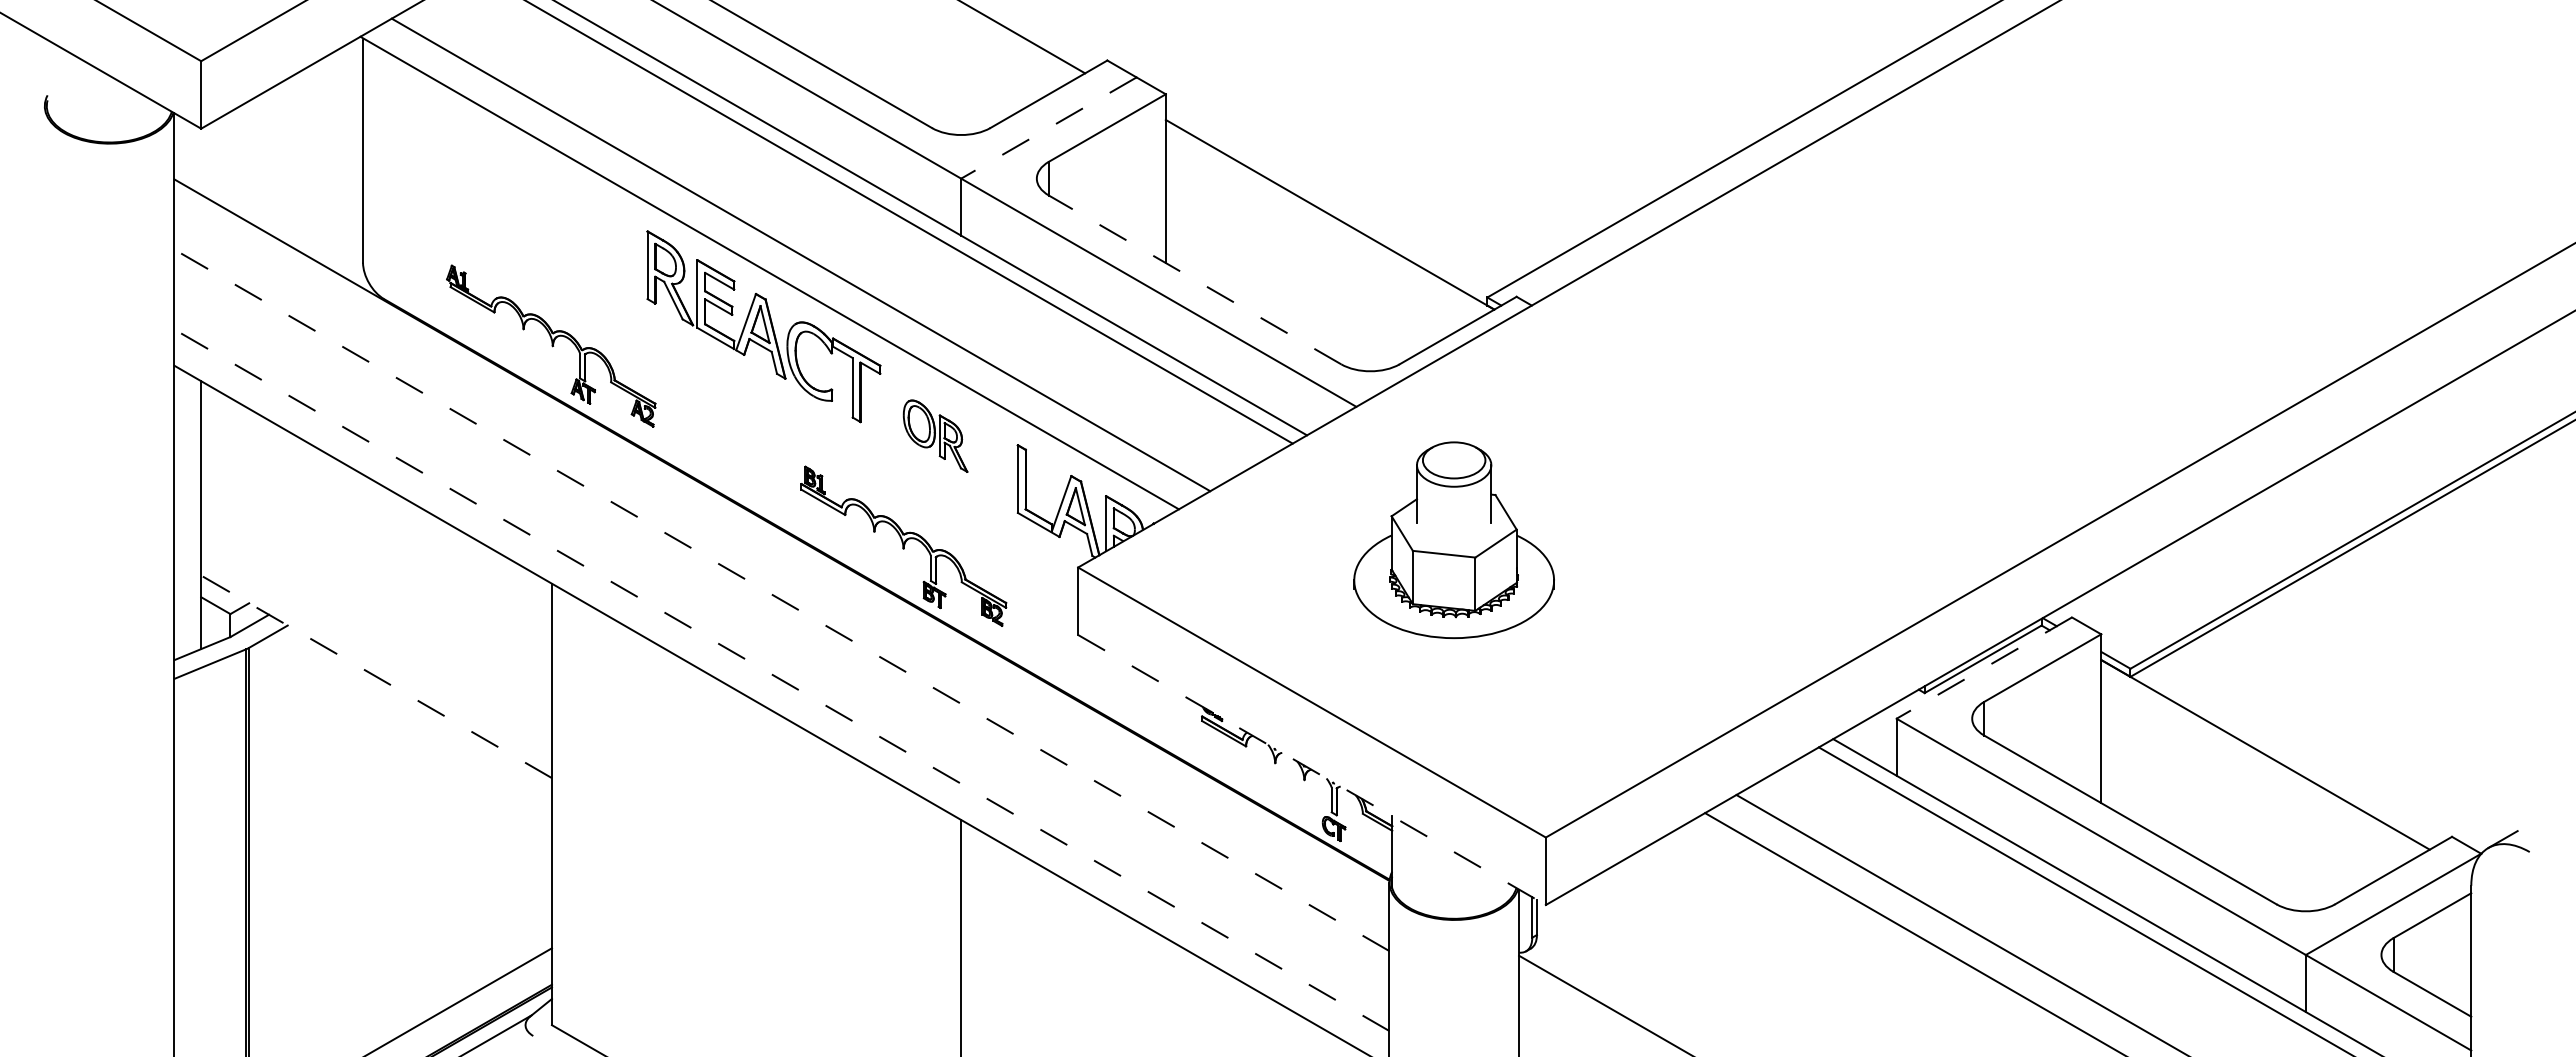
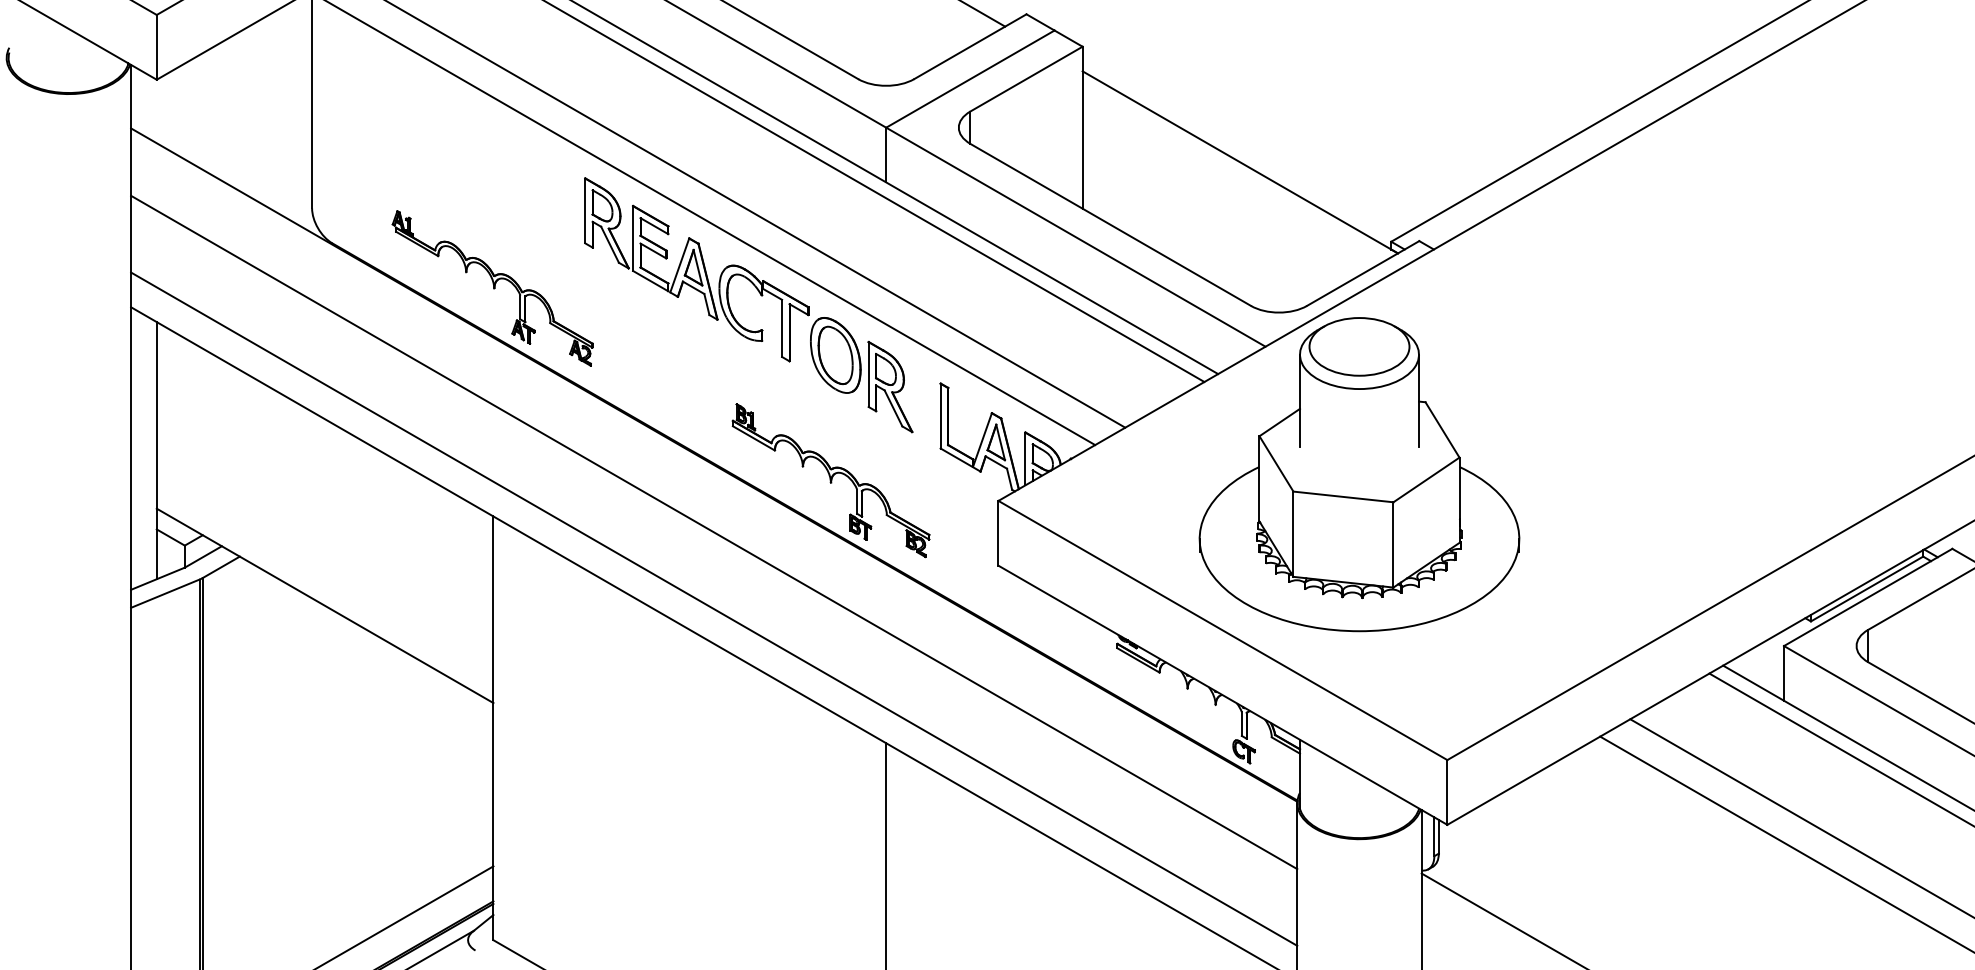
line: (1048, 128) -> (970, 79), dashed -> solid
line: (1195, 279) -> (1111, 224), dashed -> solid
part: (935, 435) -> (861, 374), size x1.67
part: (1453, 540) -> (1358, 474), size x1.67
line: (781, 600) -> (713, 532), dashed -> solid
line: (1983, 668) -> (1867, 597), dashed -> solid
line: (376, 676) -> (325, 605), dashed -> solid
line: (781, 680) -> (713, 609), dashed -> solid
line: (1312, 770) -> (1223, 695), dashed -> solid

